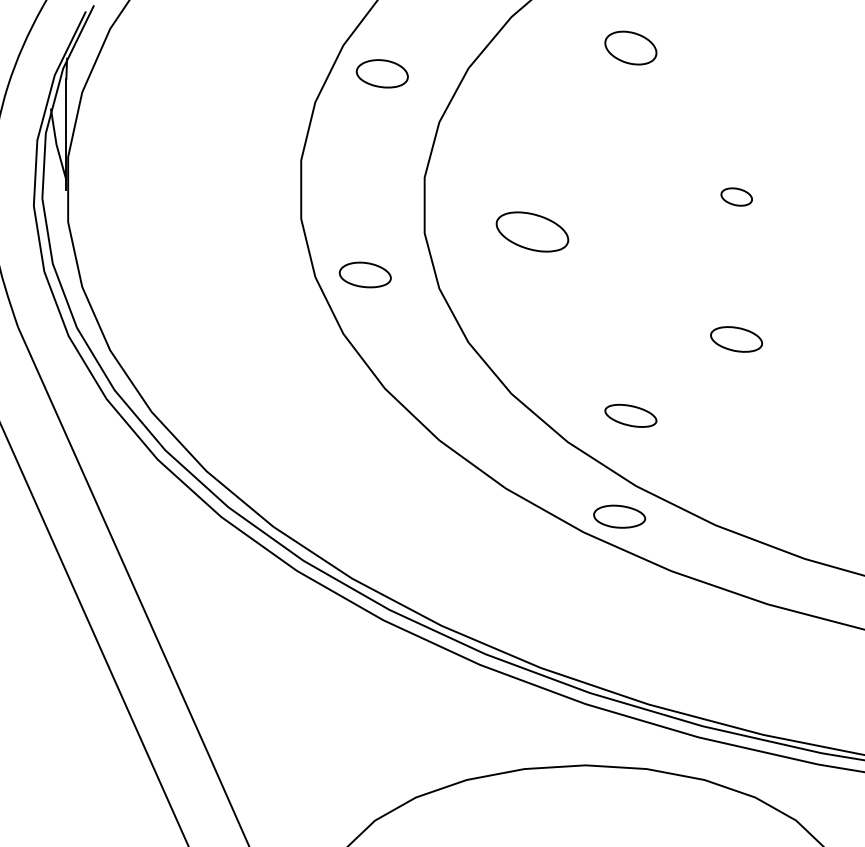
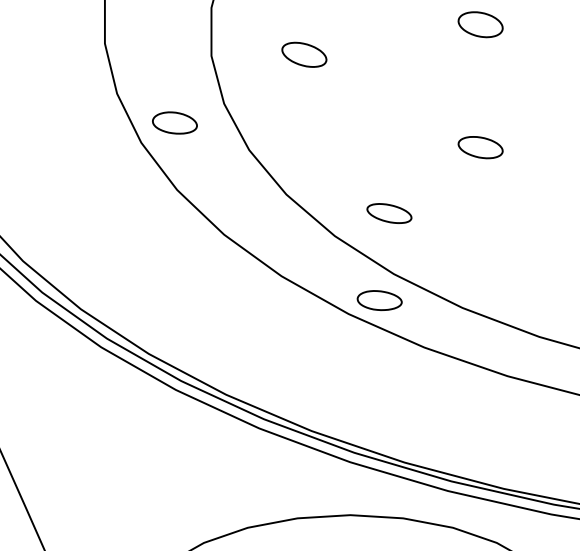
part: (736, 196) -> (480, 24), size x1.67
part: (531, 231) -> (303, 54), size x0.71
part: (364, 274) -> (174, 122), moved

